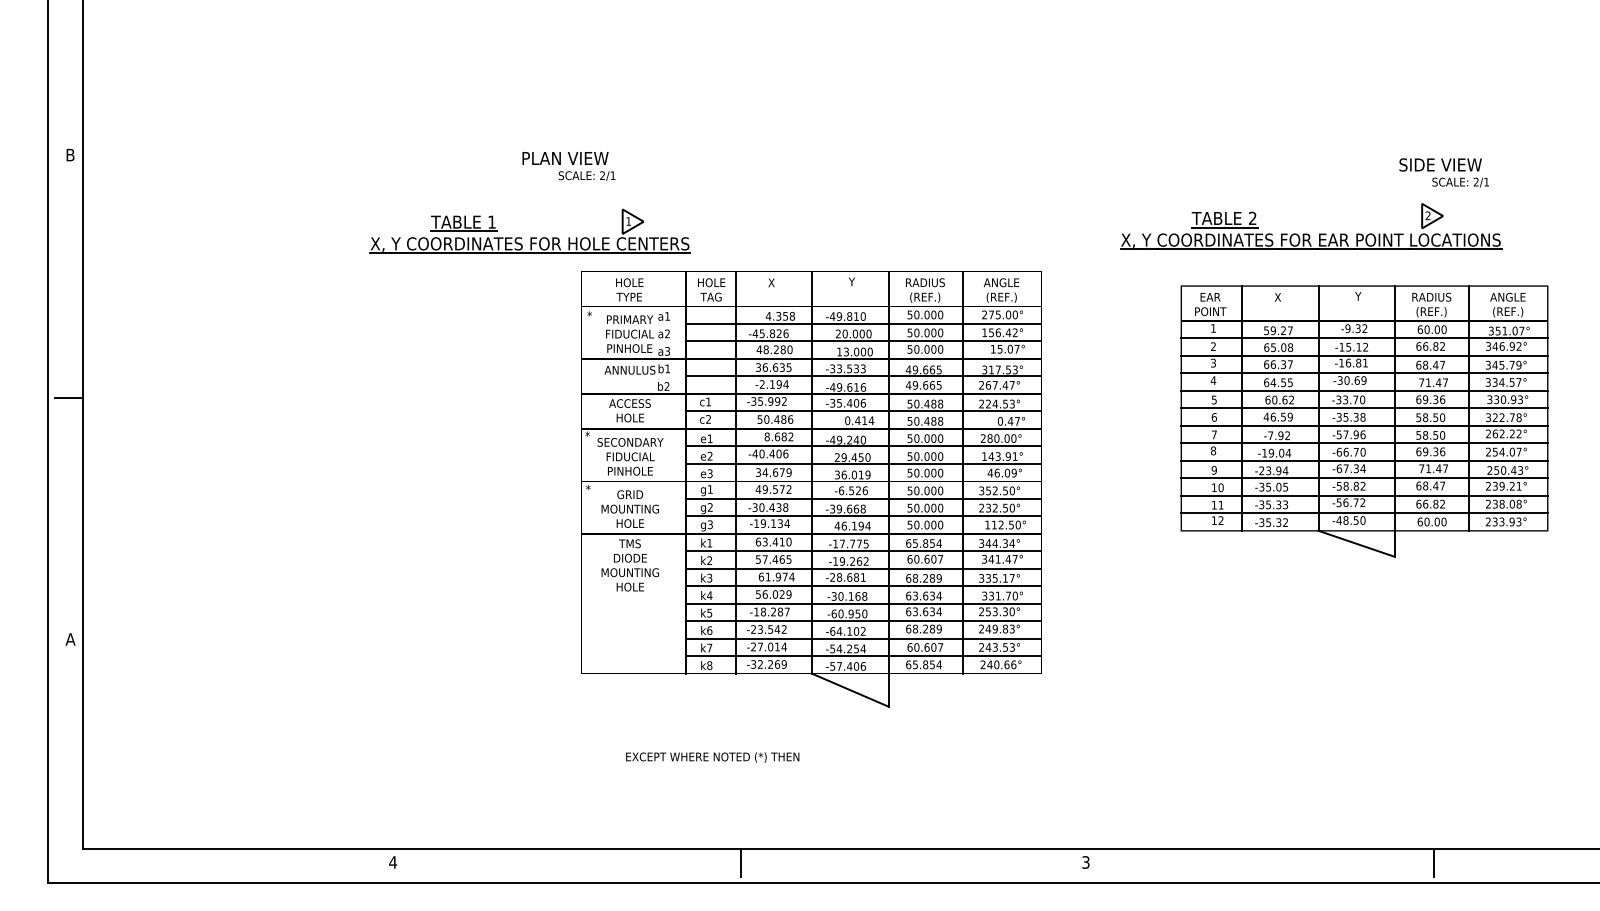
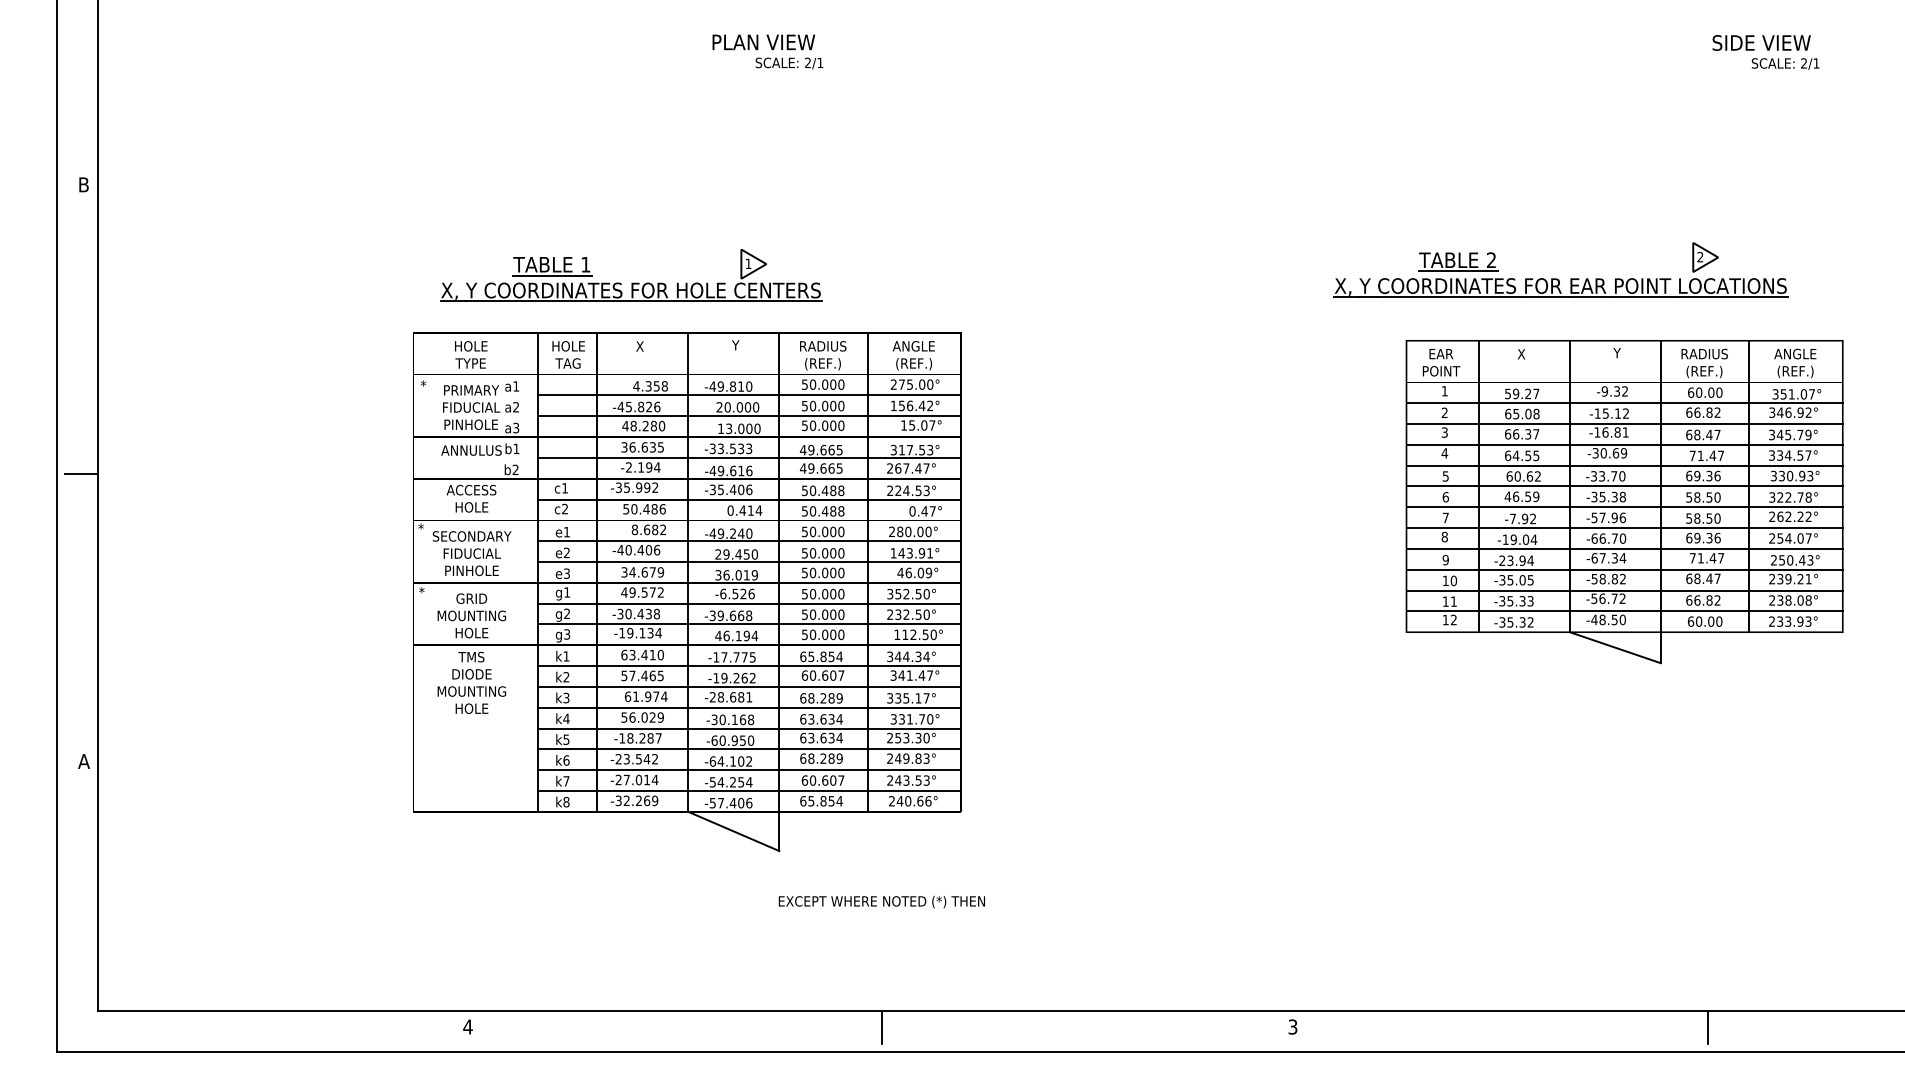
text: (568, 166) -> (767, 51), moved
text: (1443, 172) -> (1765, 51), moved
part: (811, 489) -> (687, 592), moved
text: (712, 757) -> (881, 902), moved

